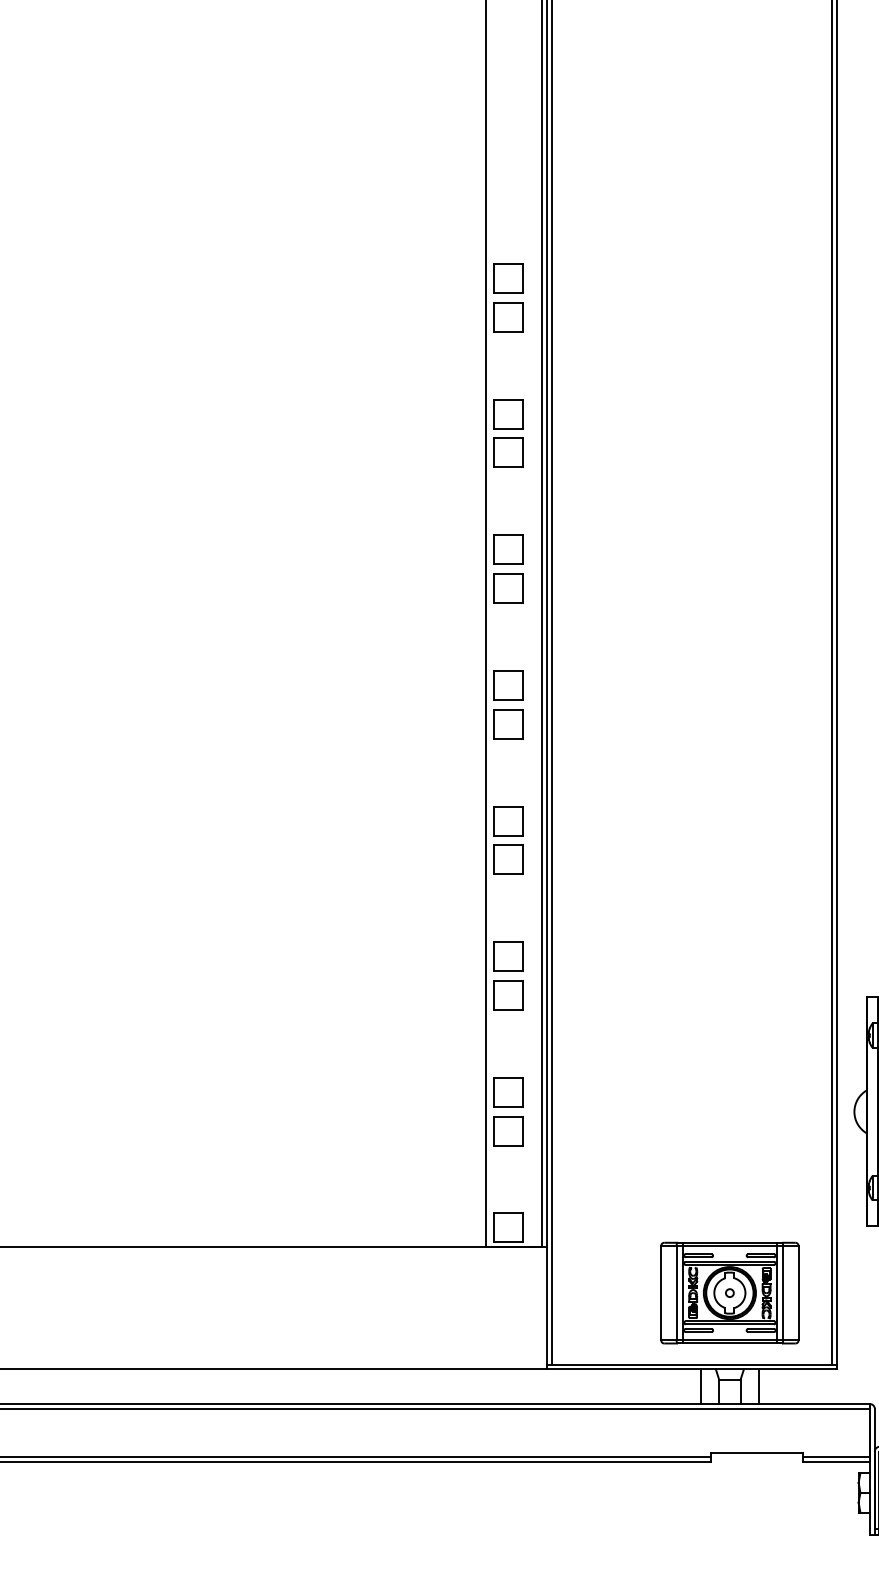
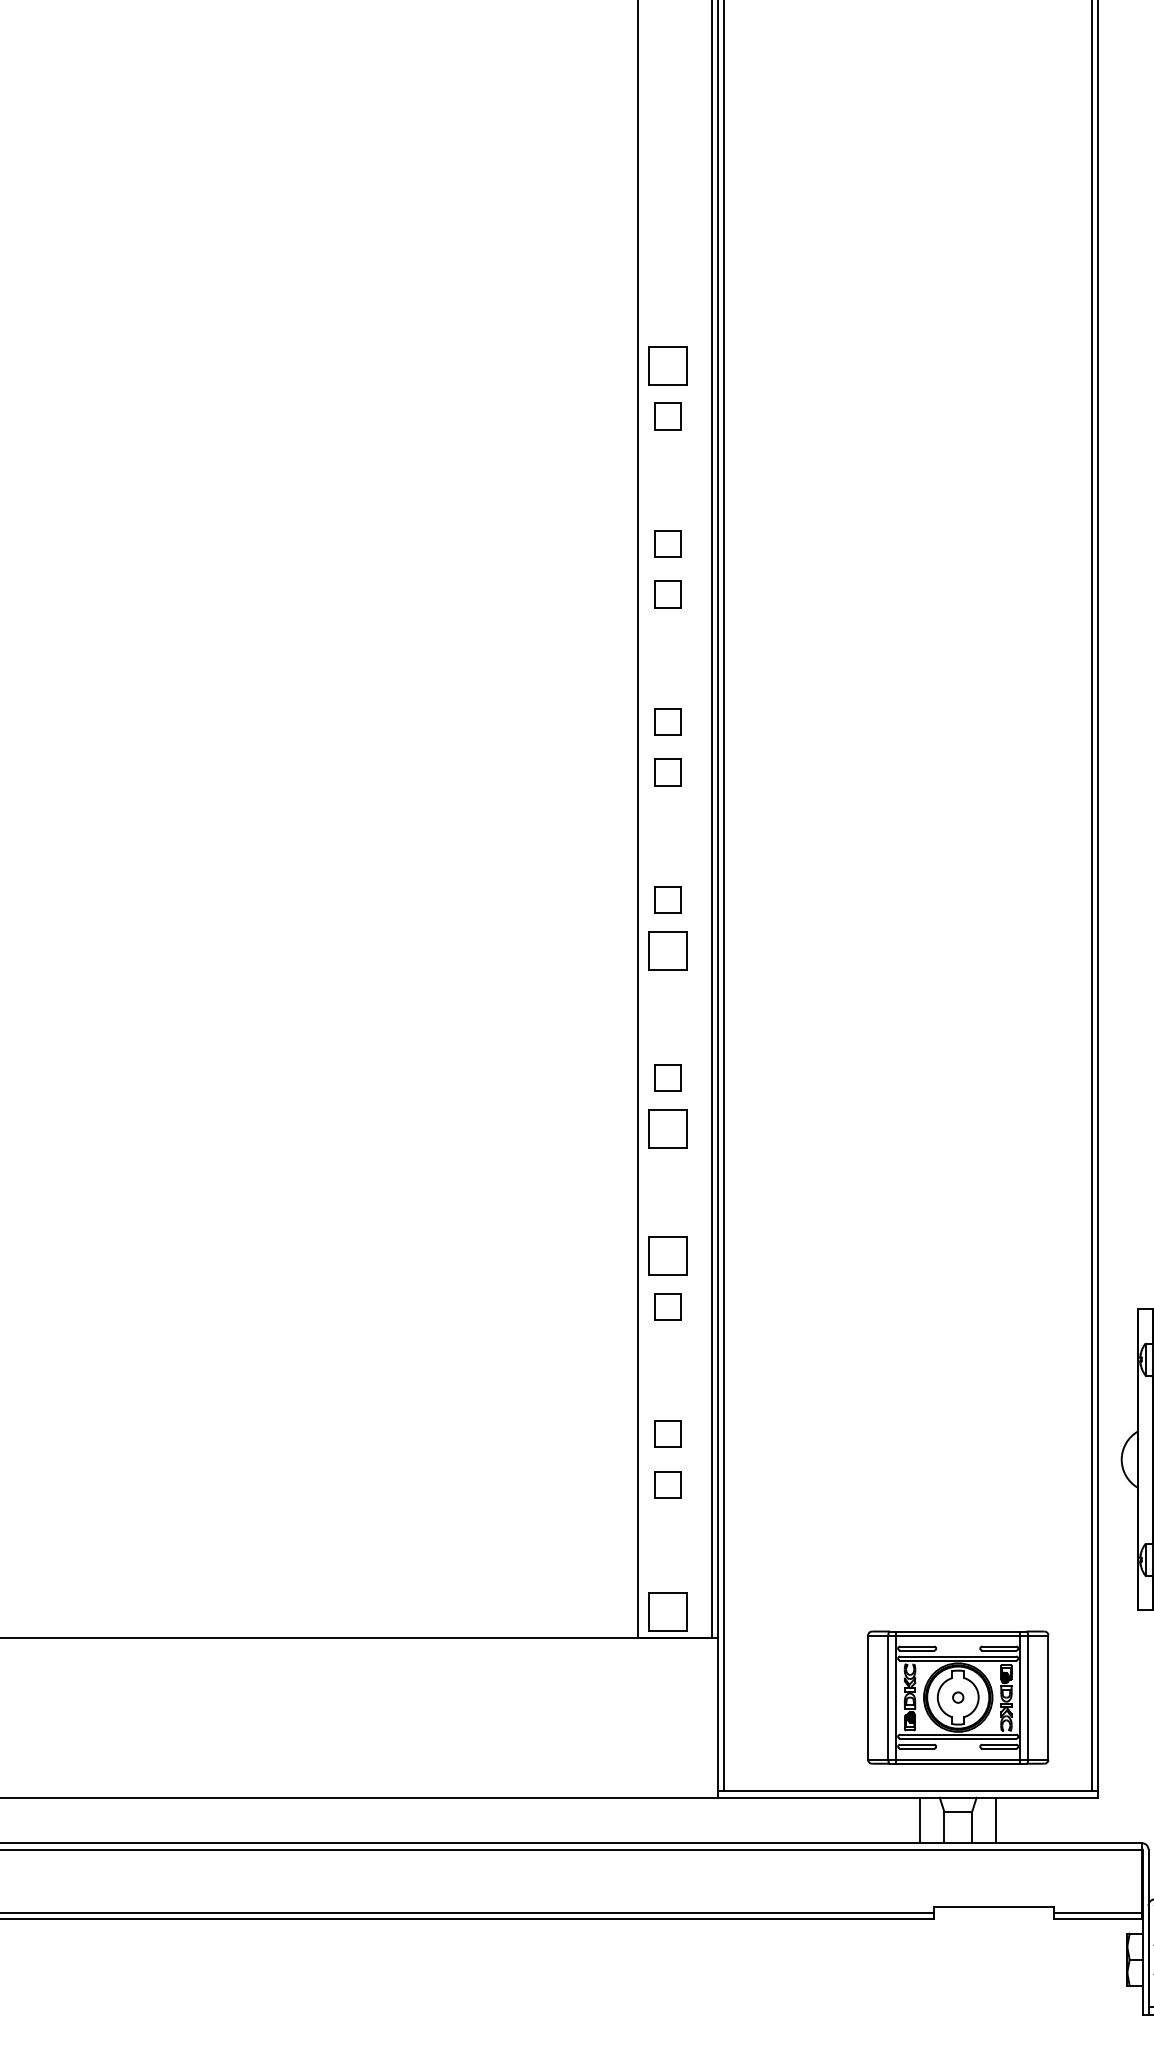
part: (508, 317) -> (667, 416), size x0.7
part: (508, 414) -> (667, 543), size x0.7
part: (508, 452) -> (667, 594), size x0.7
part: (508, 549) -> (667, 721), size x0.7
part: (508, 588) -> (667, 772), size x0.7
part: (508, 685) -> (667, 899), size x0.7
part: (508, 820) -> (667, 1077), size x0.7
part: (508, 995) -> (667, 1306), size x0.7
part: (508, 1091) -> (667, 1433), size x0.7
part: (508, 1130) -> (667, 1484), size x0.7

